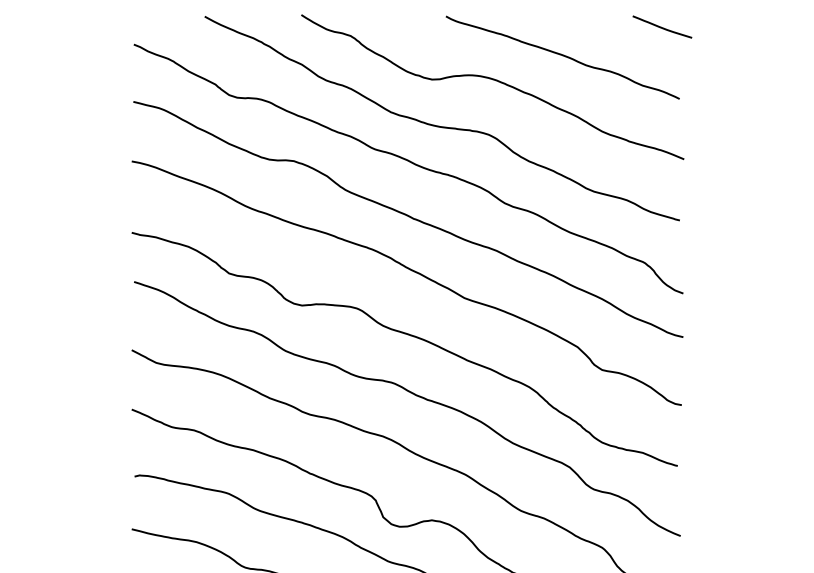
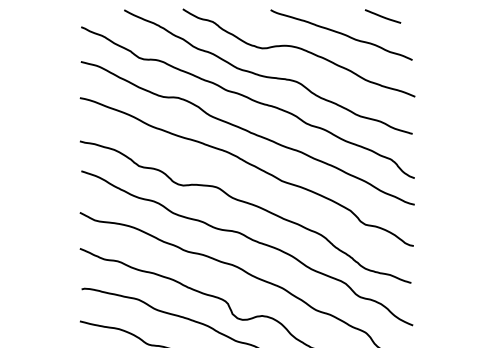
line: (661, 27) -> (382, 16), moved

